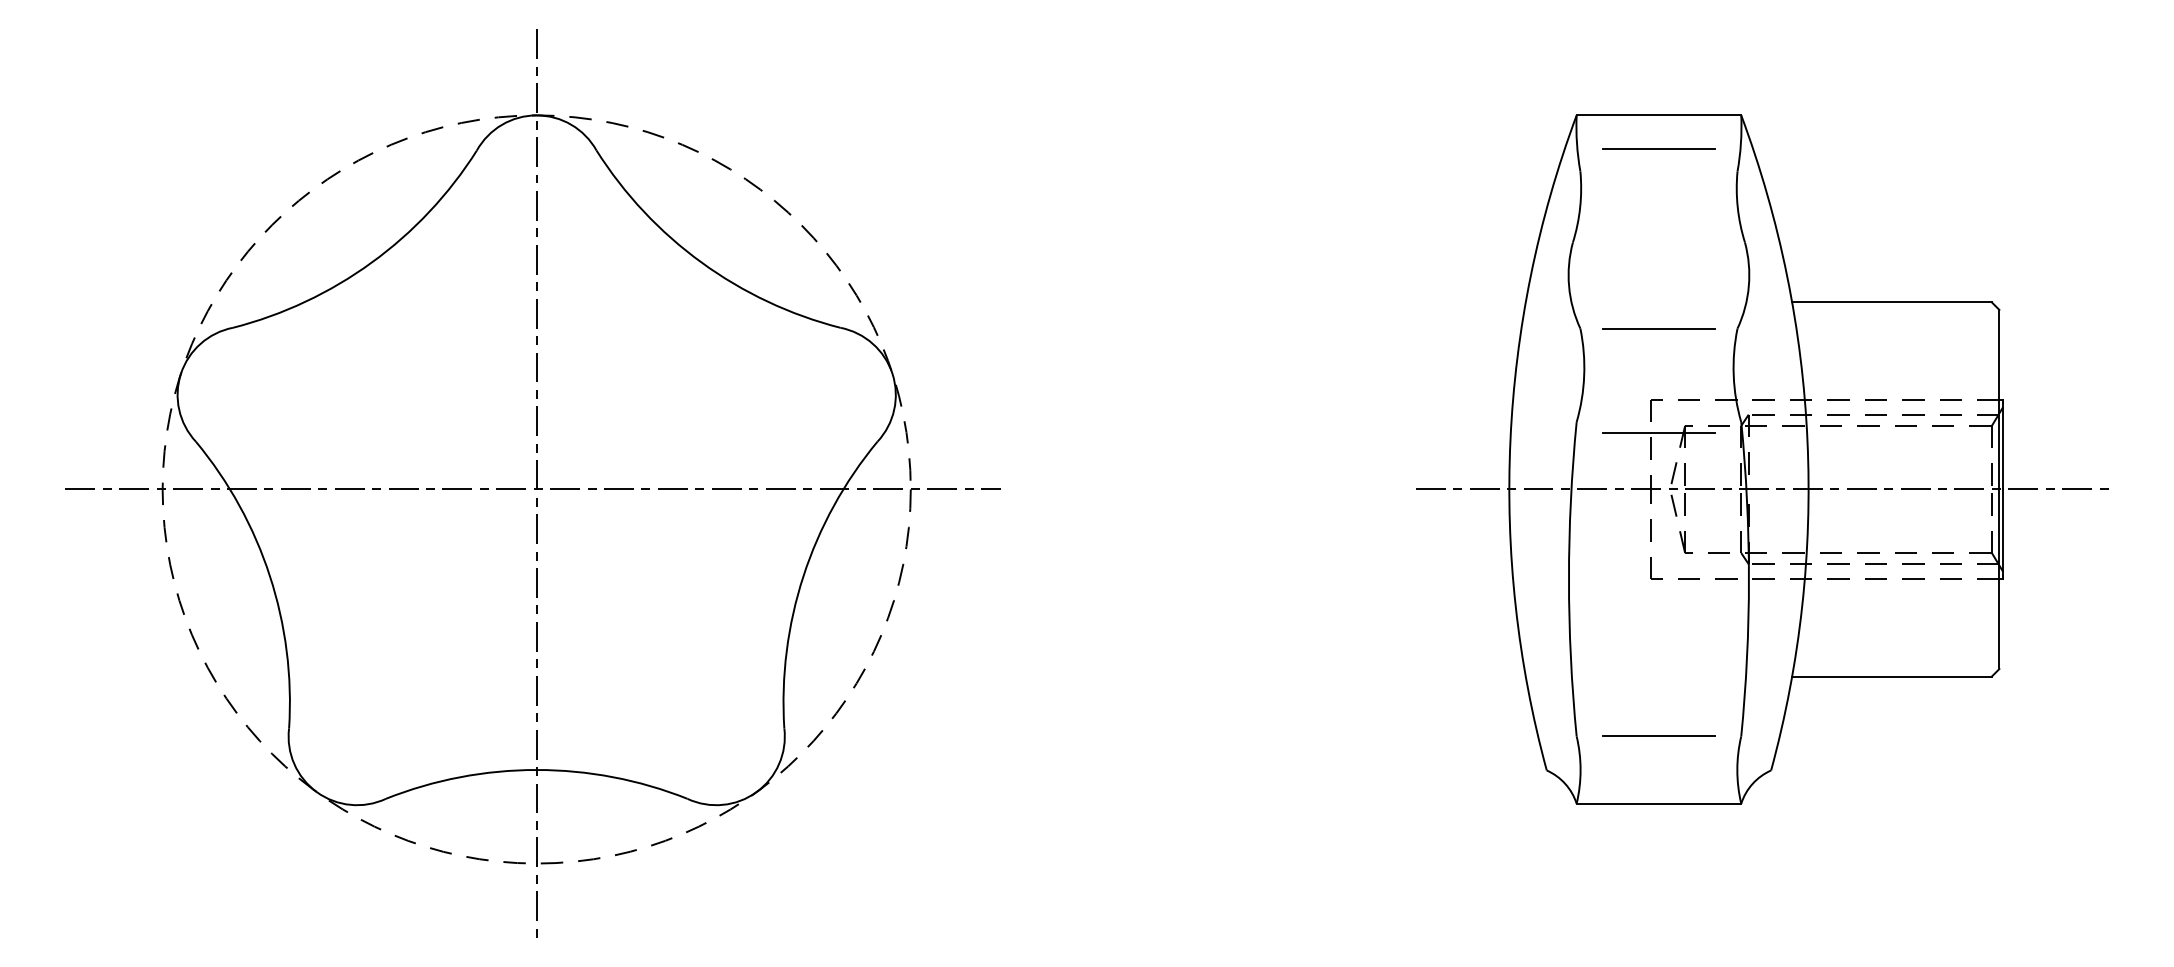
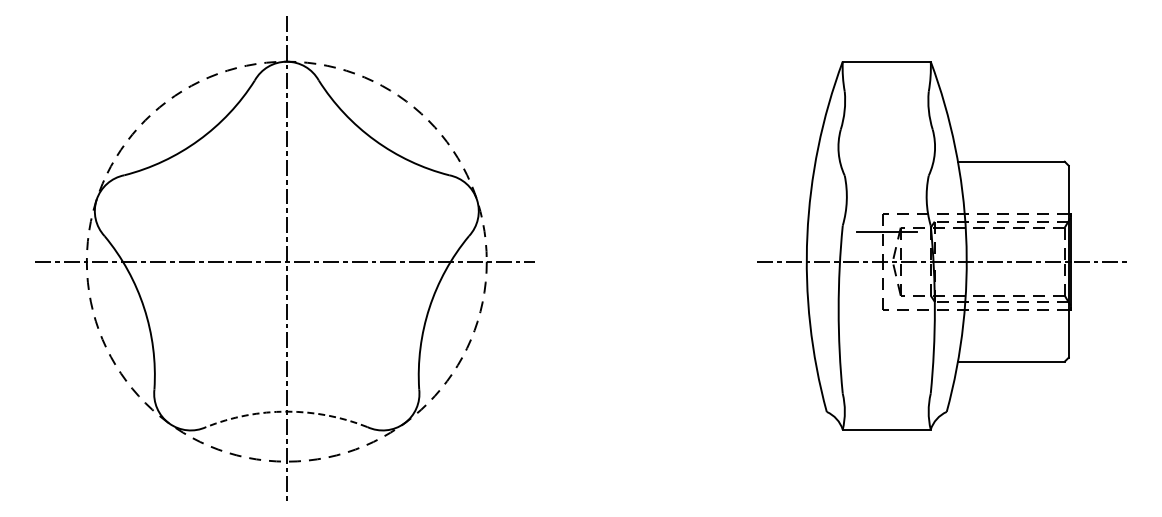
line: (1658, 148) -> (886, 79), removed
line: (1658, 328) -> (886, 175), removed
line: (1658, 736) -> (886, 393), removed
arc: (536, 769) -> (286, 411), solid -> dashed

